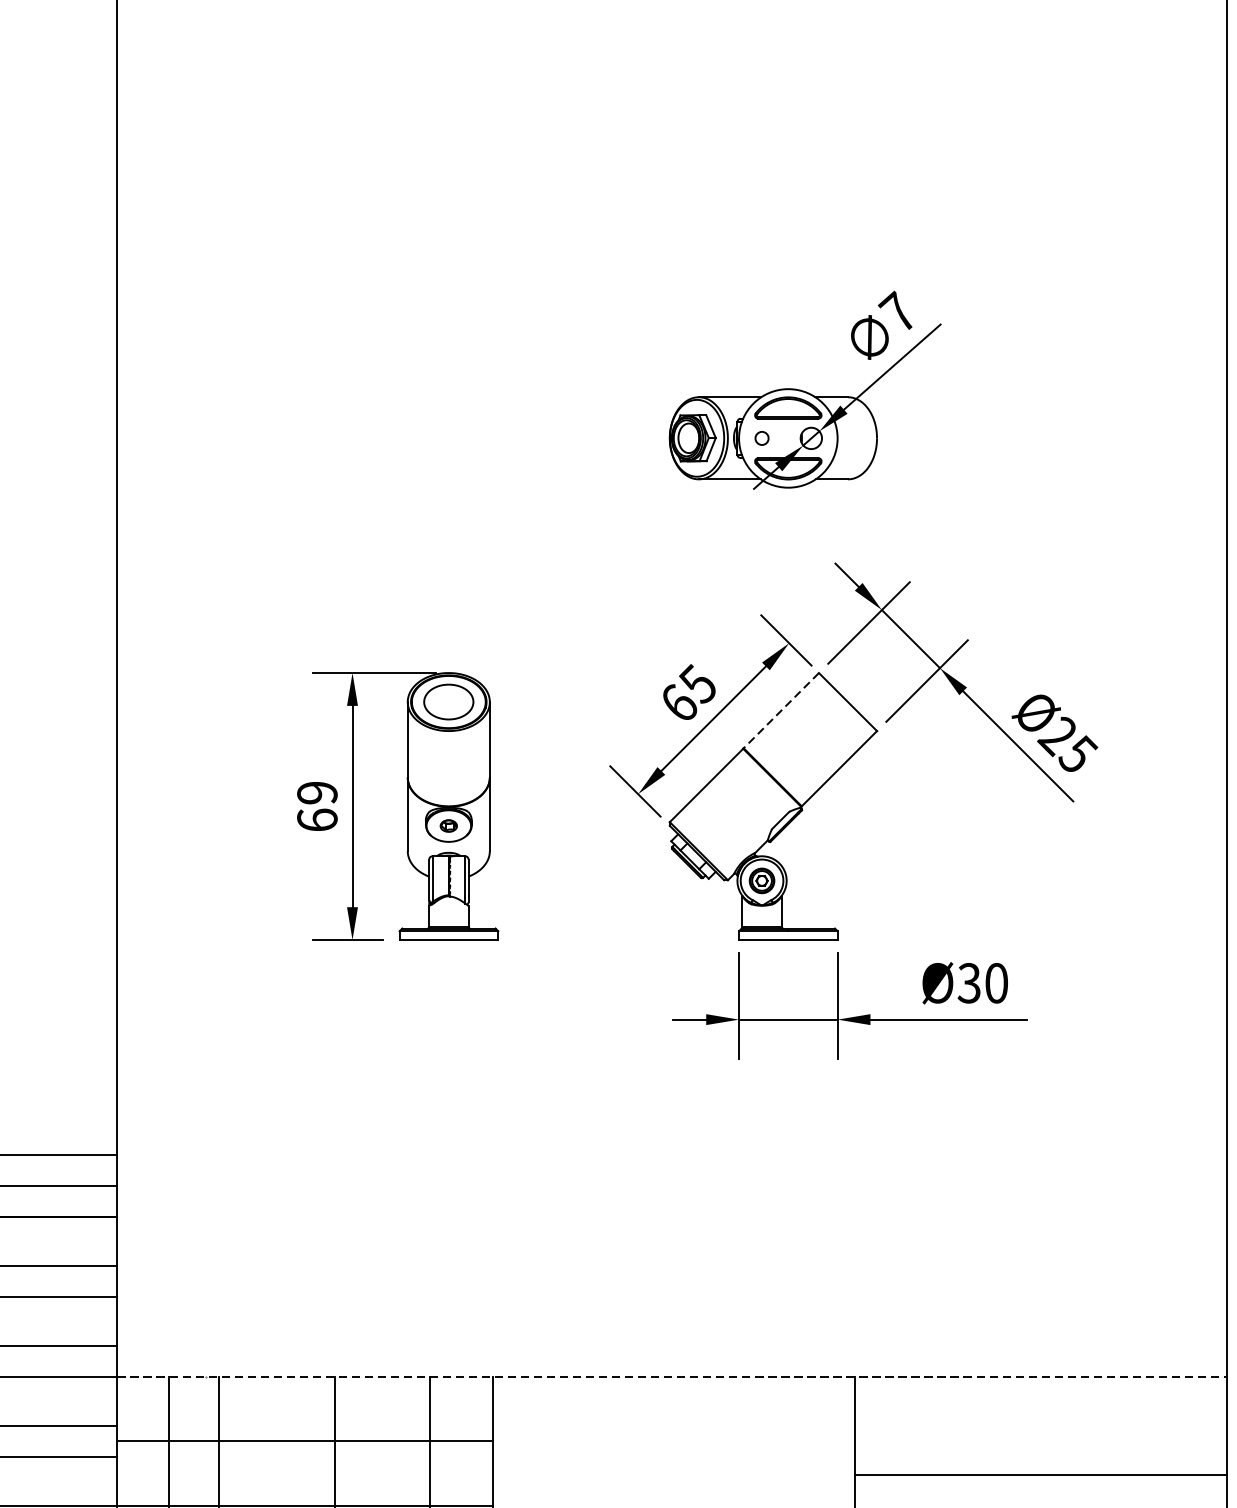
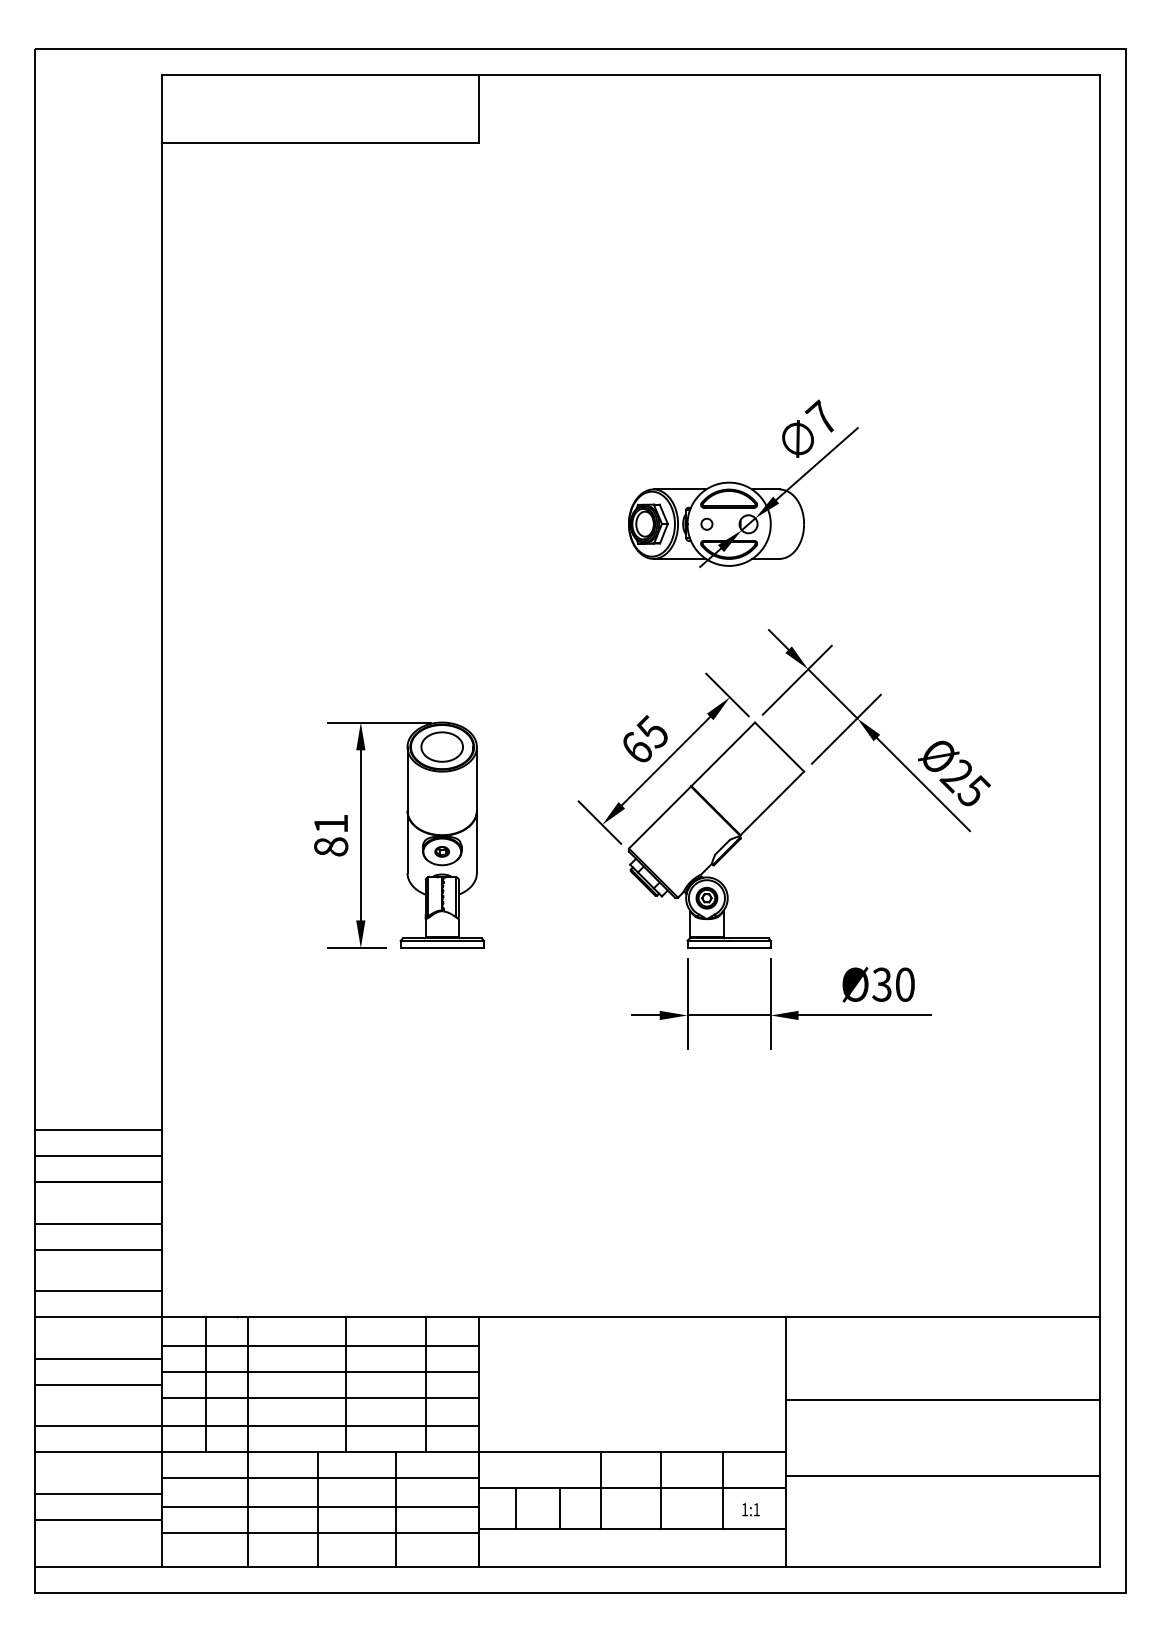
line: (781, 710) -> (723, 754), dashed -> solid
text: (317, 806) -> (331, 835), 69 -> 81
line: (672, 1377) -> (631, 1317), dashed -> solid
line: (304, 1410) -> (320, 1345), added
line: (304, 1471) -> (320, 1397), added

